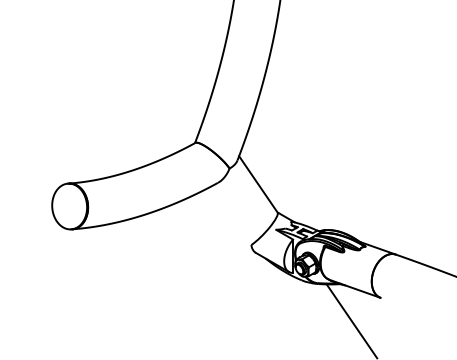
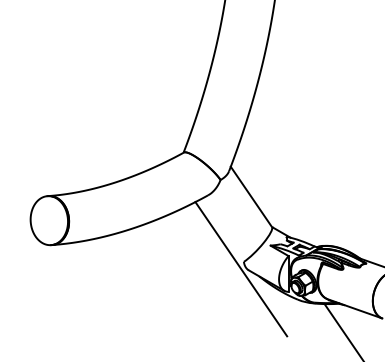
line: (248, 251) -> (240, 268), added

